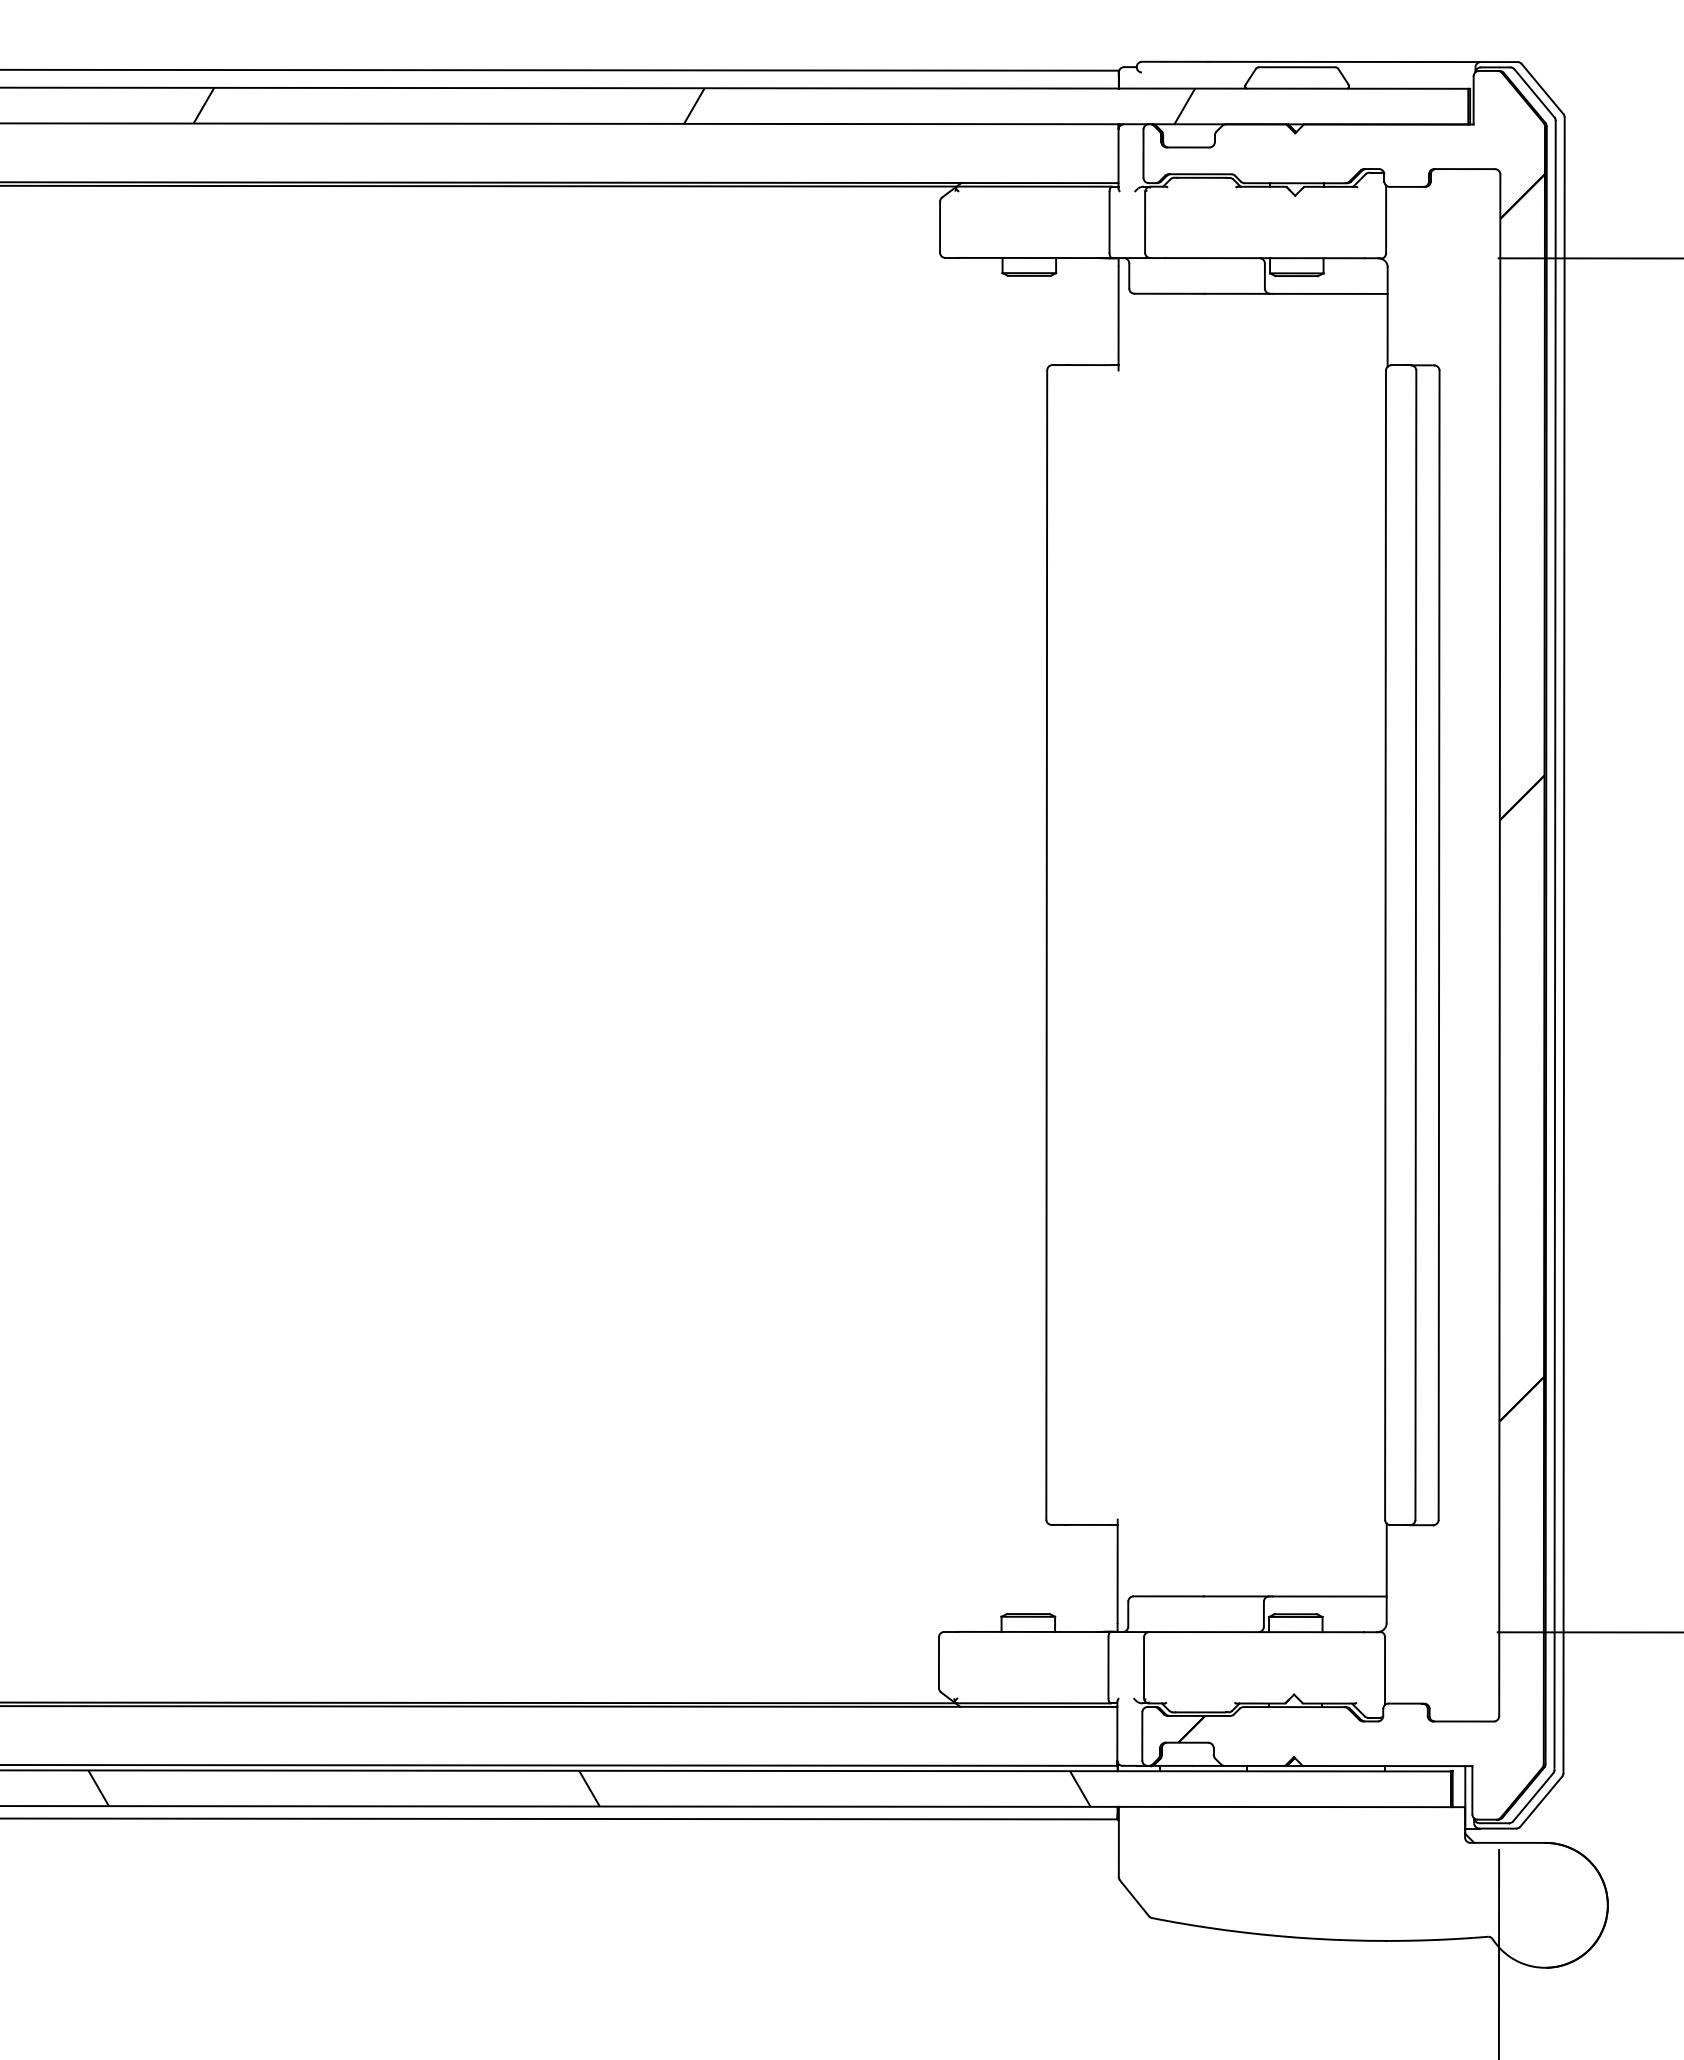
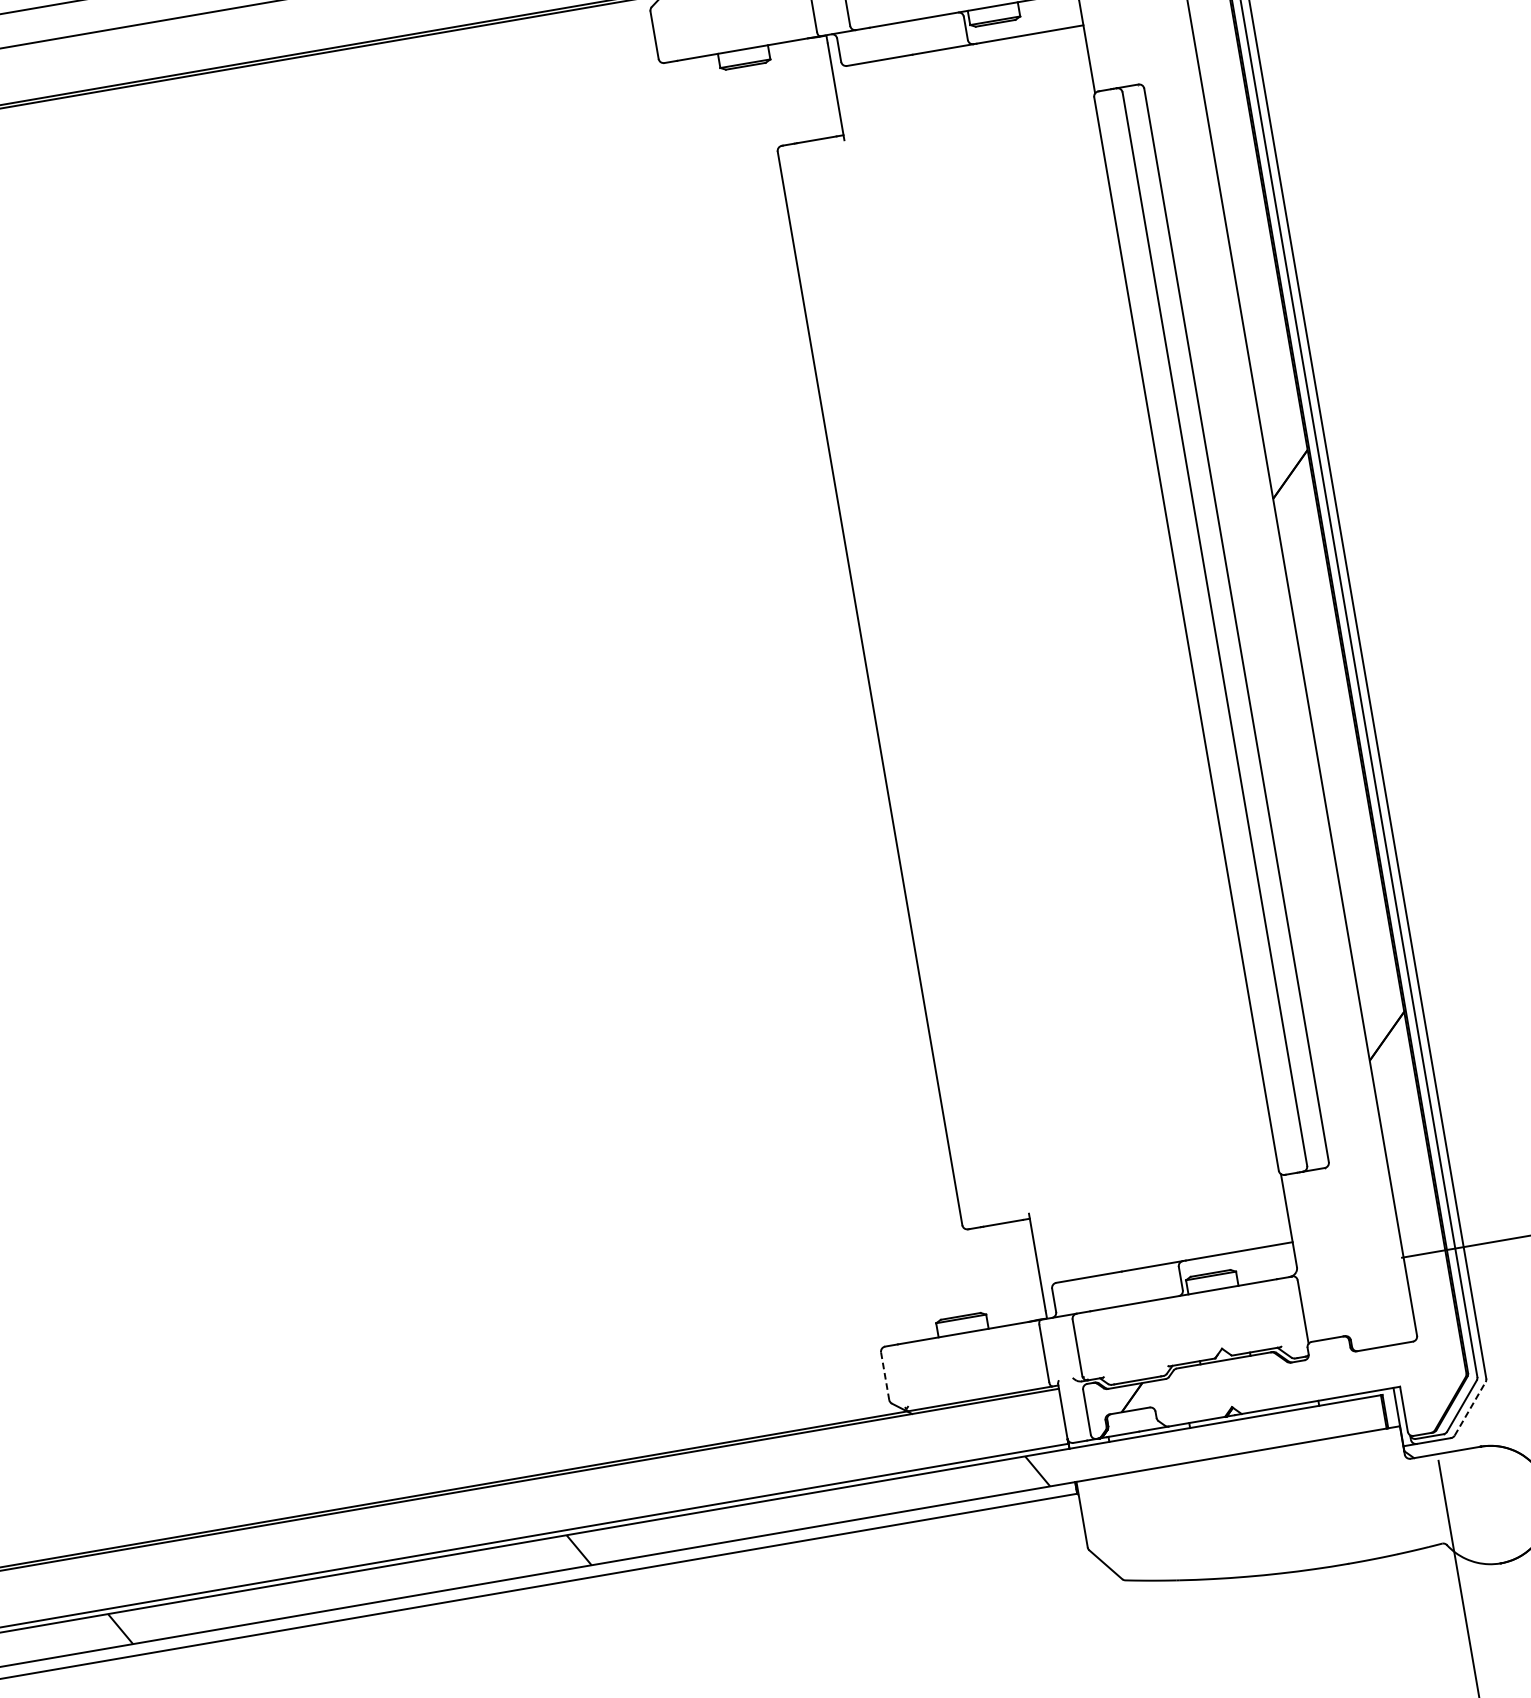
line: (938, 1663) -> (884, 1377), solid -> dashed
line: (1541, 1801) -> (1470, 1408), solid -> dashed

